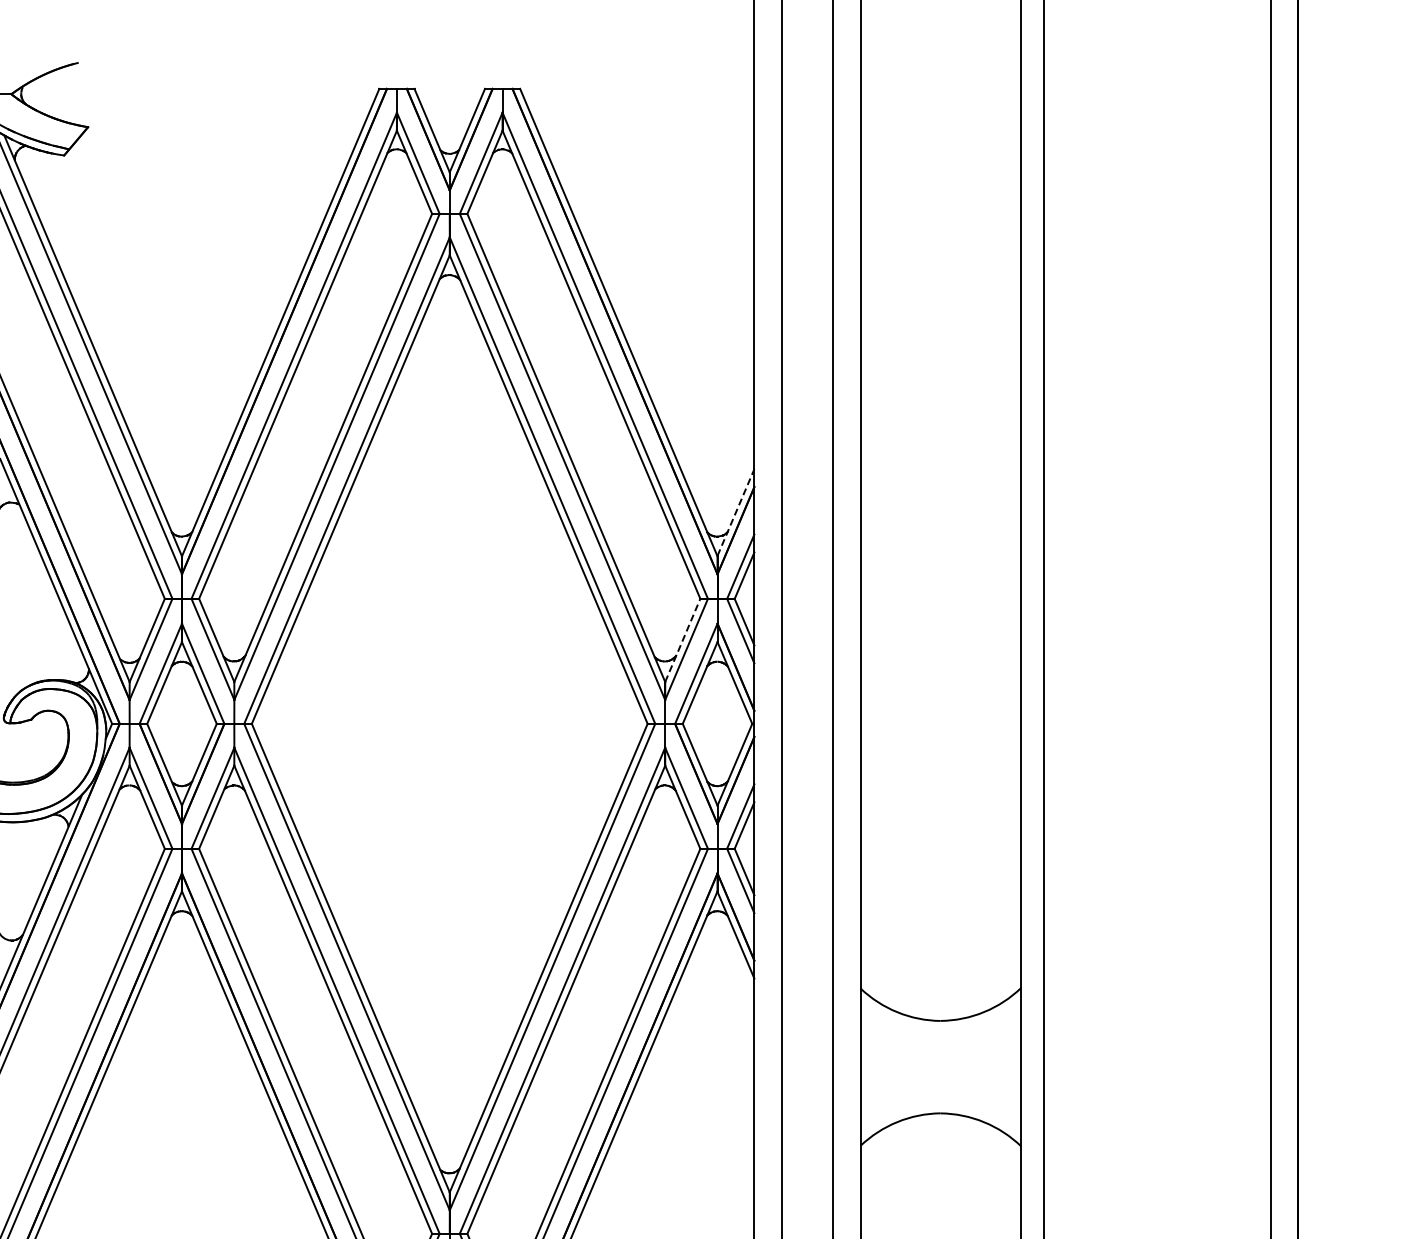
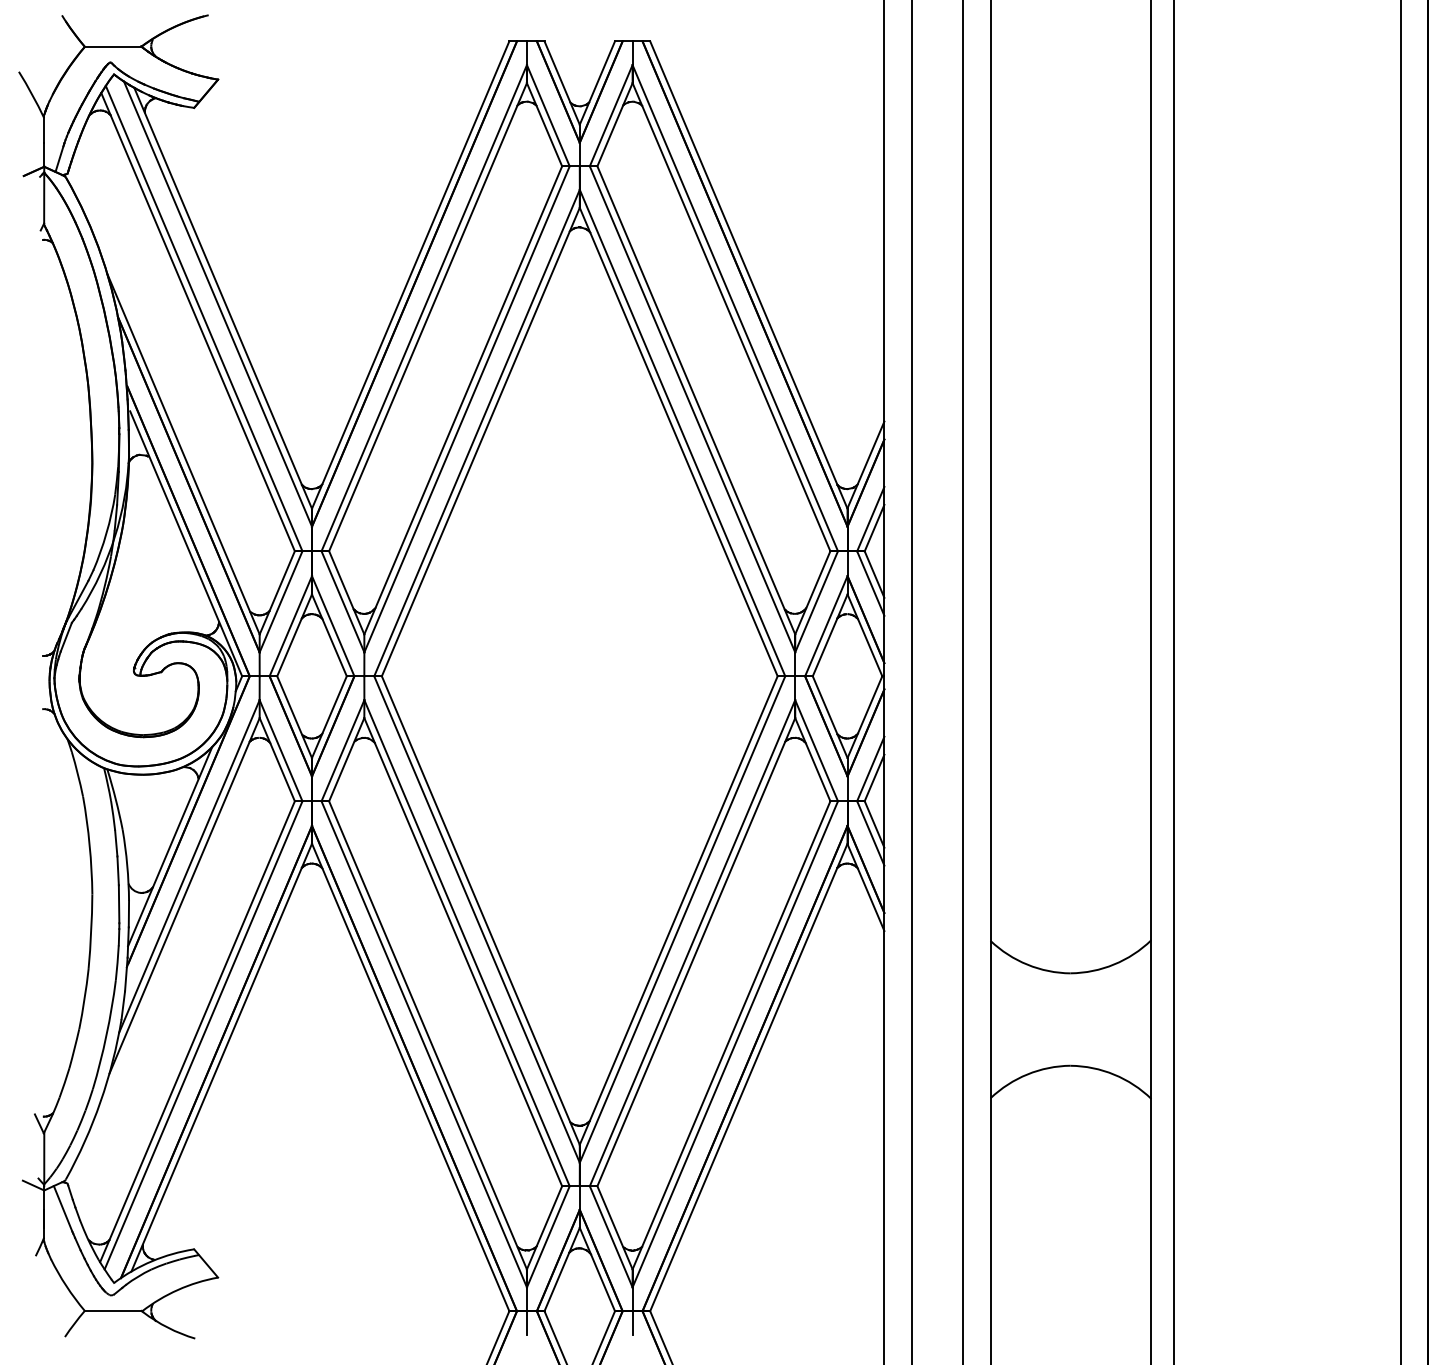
line: (736, 512) -> (866, 464), dashed -> solid
line: (683, 640) -> (813, 592), dashed -> solid

